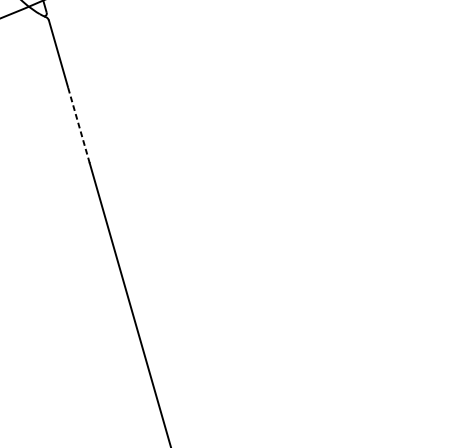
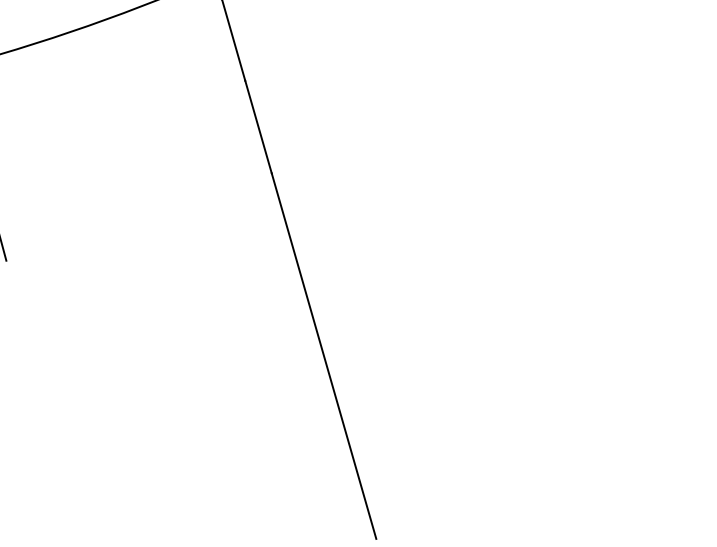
line: (78, 124) -> (258, 126), dashed -> solid

